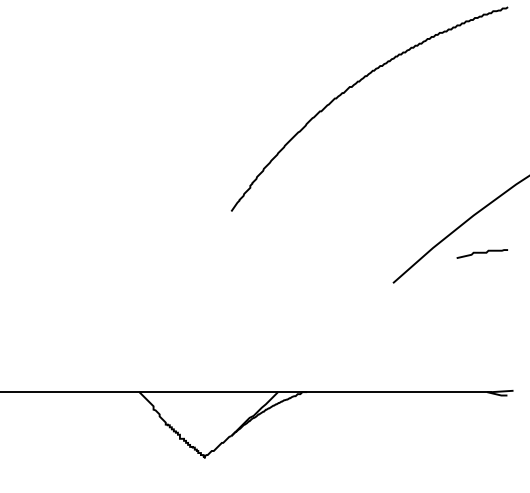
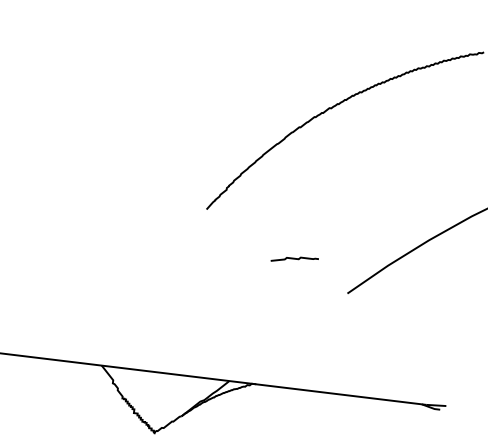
curve: (481, 253) -> (294, 259), moved

